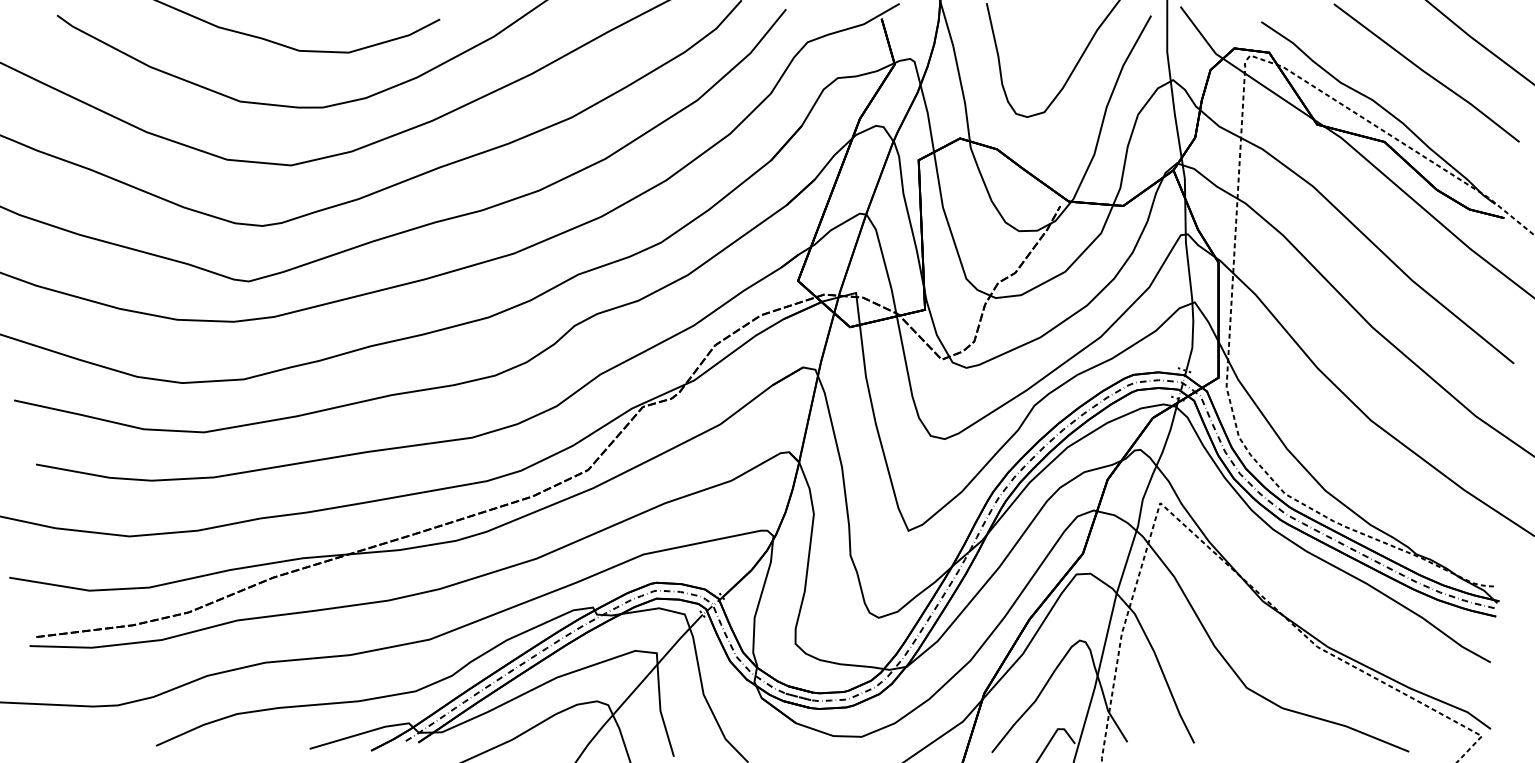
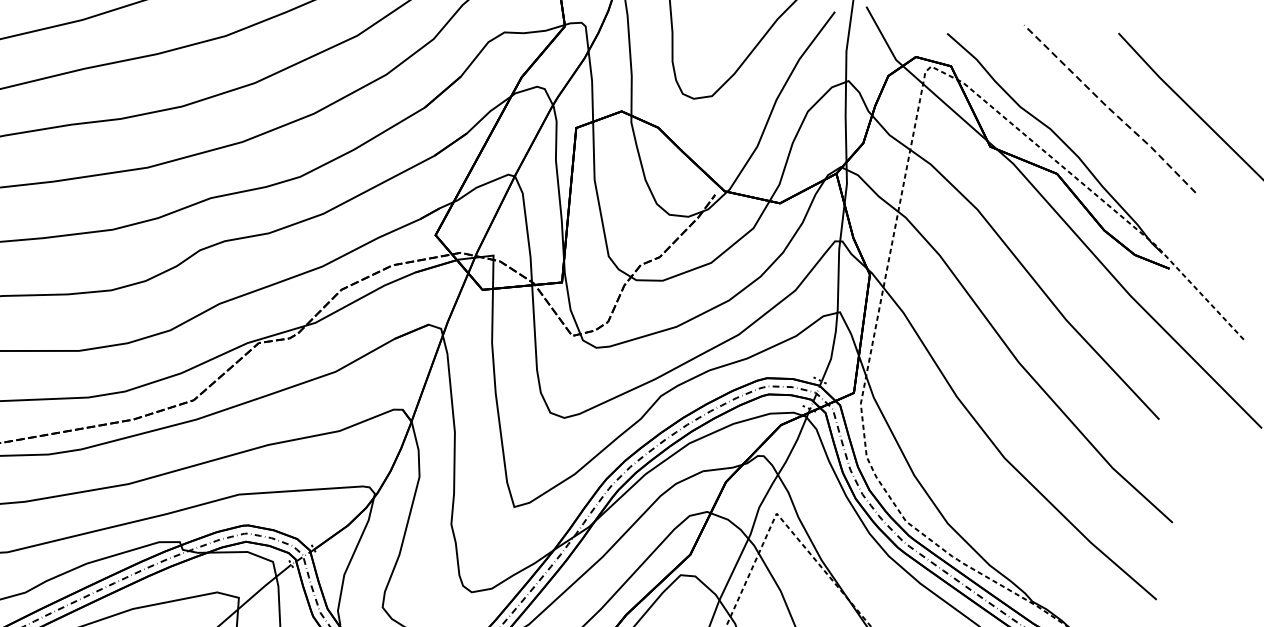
line: (1426, 73) -> (1109, 109), solid -> dashed

